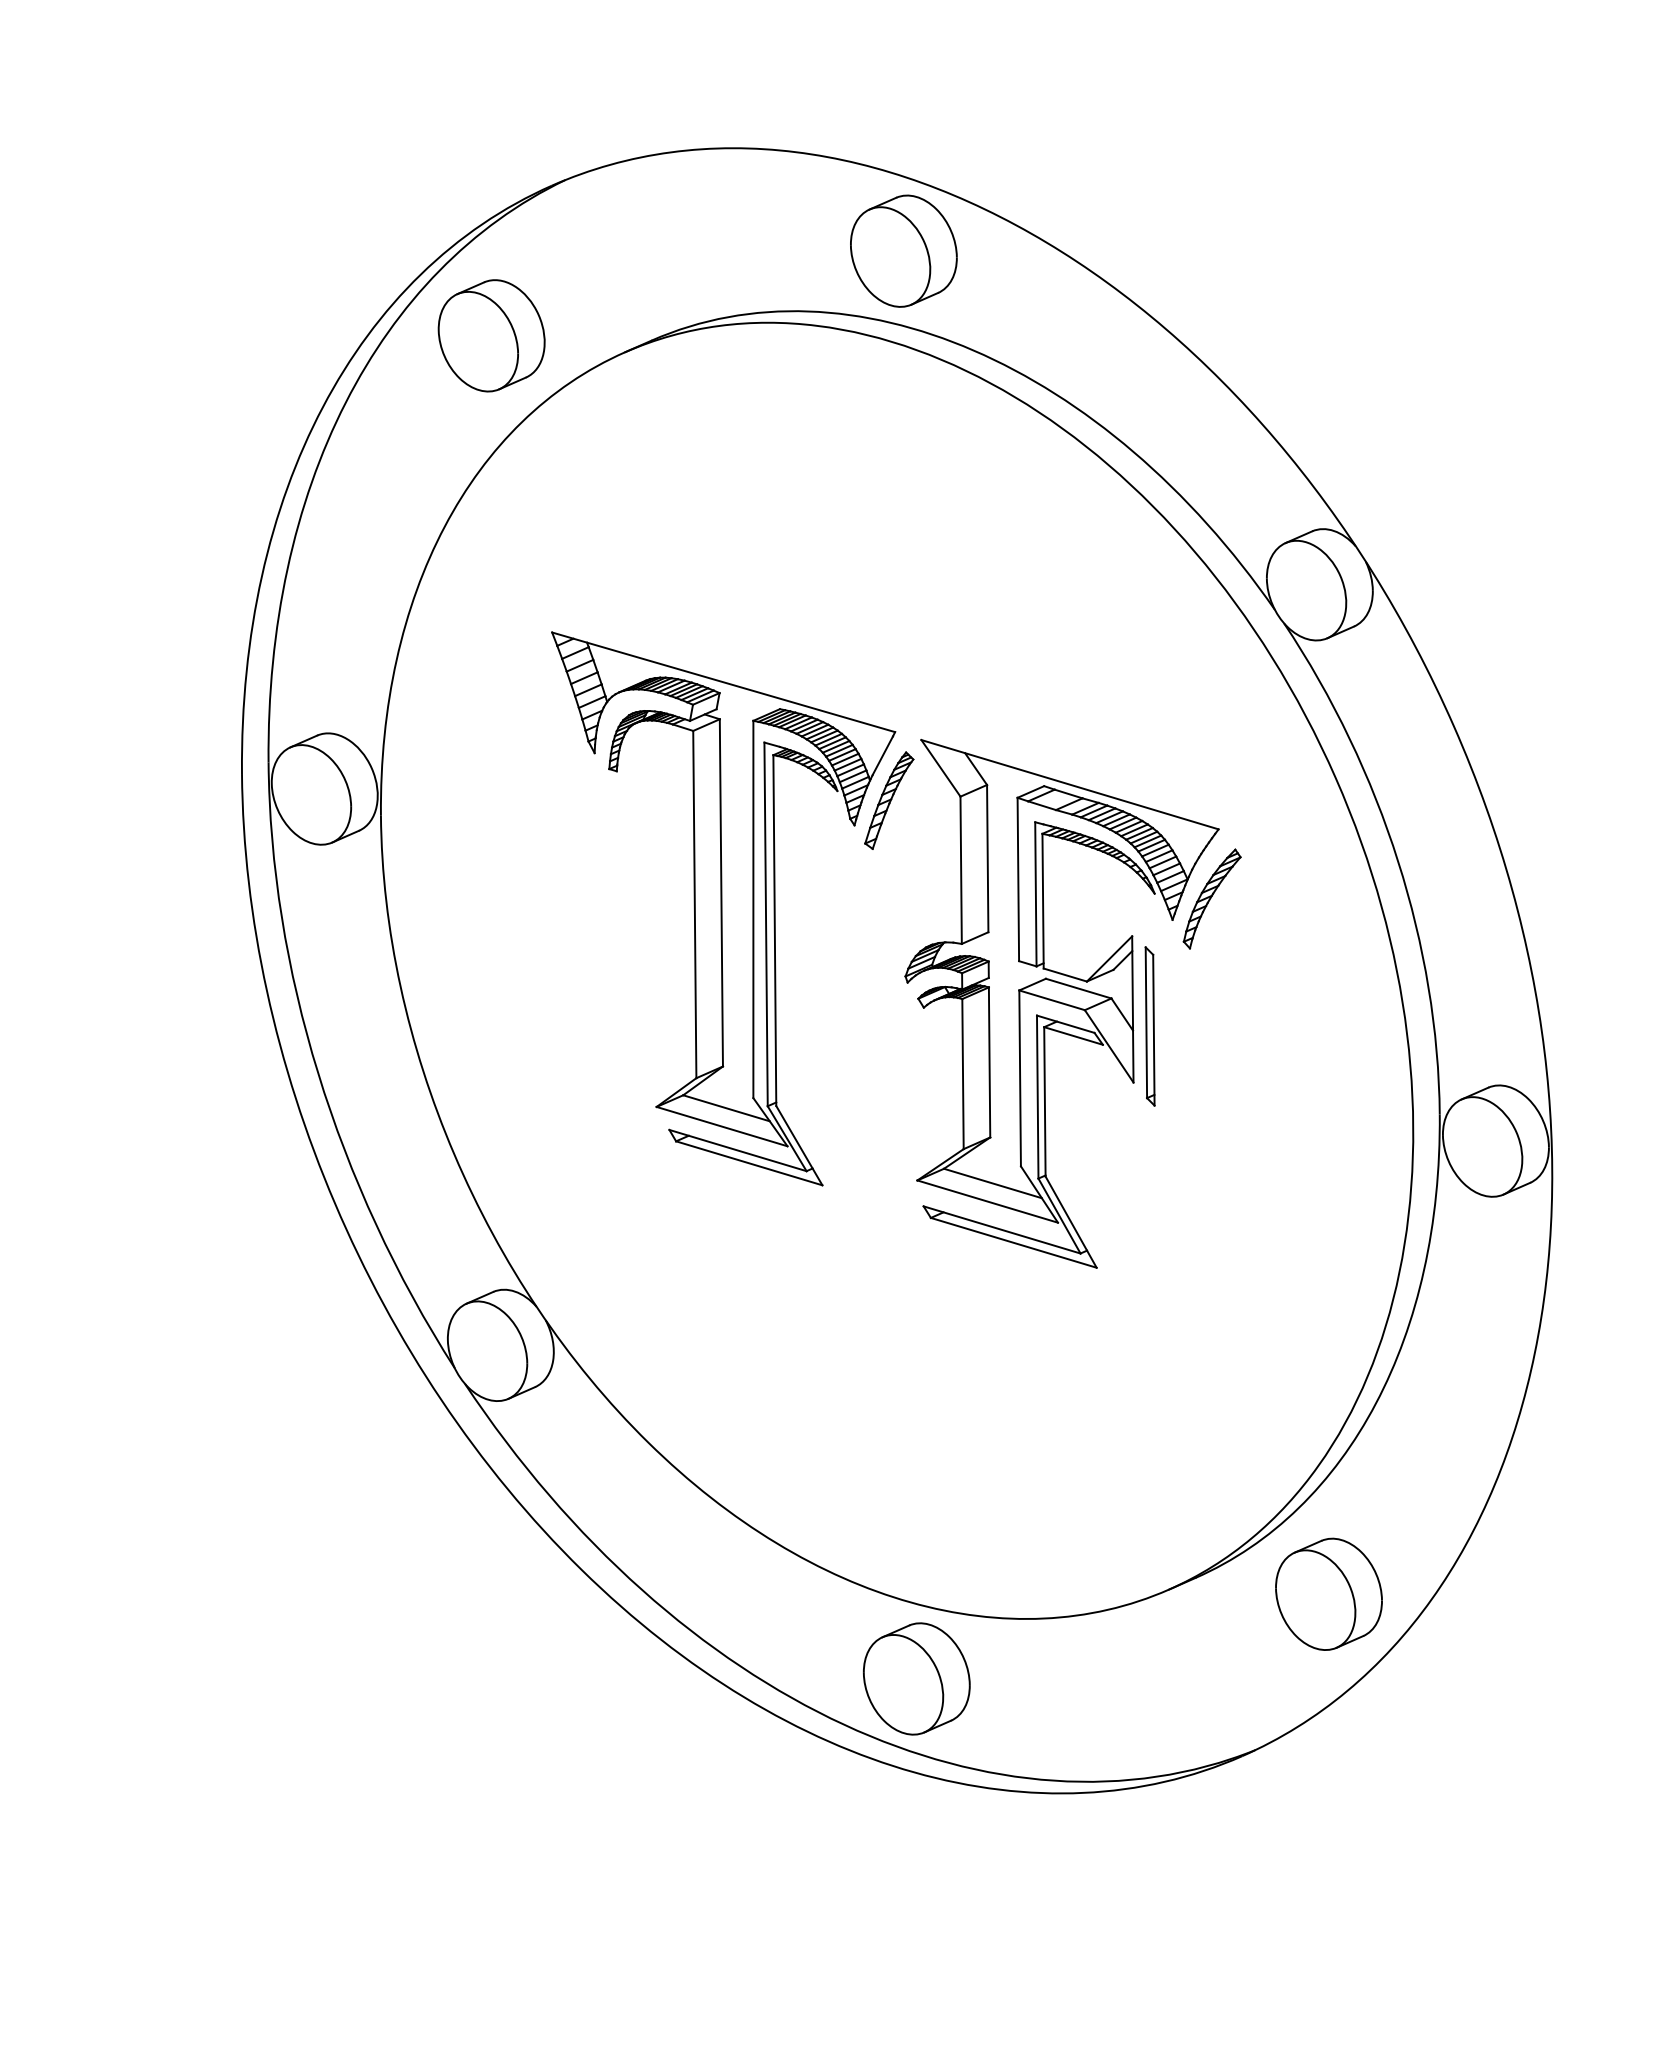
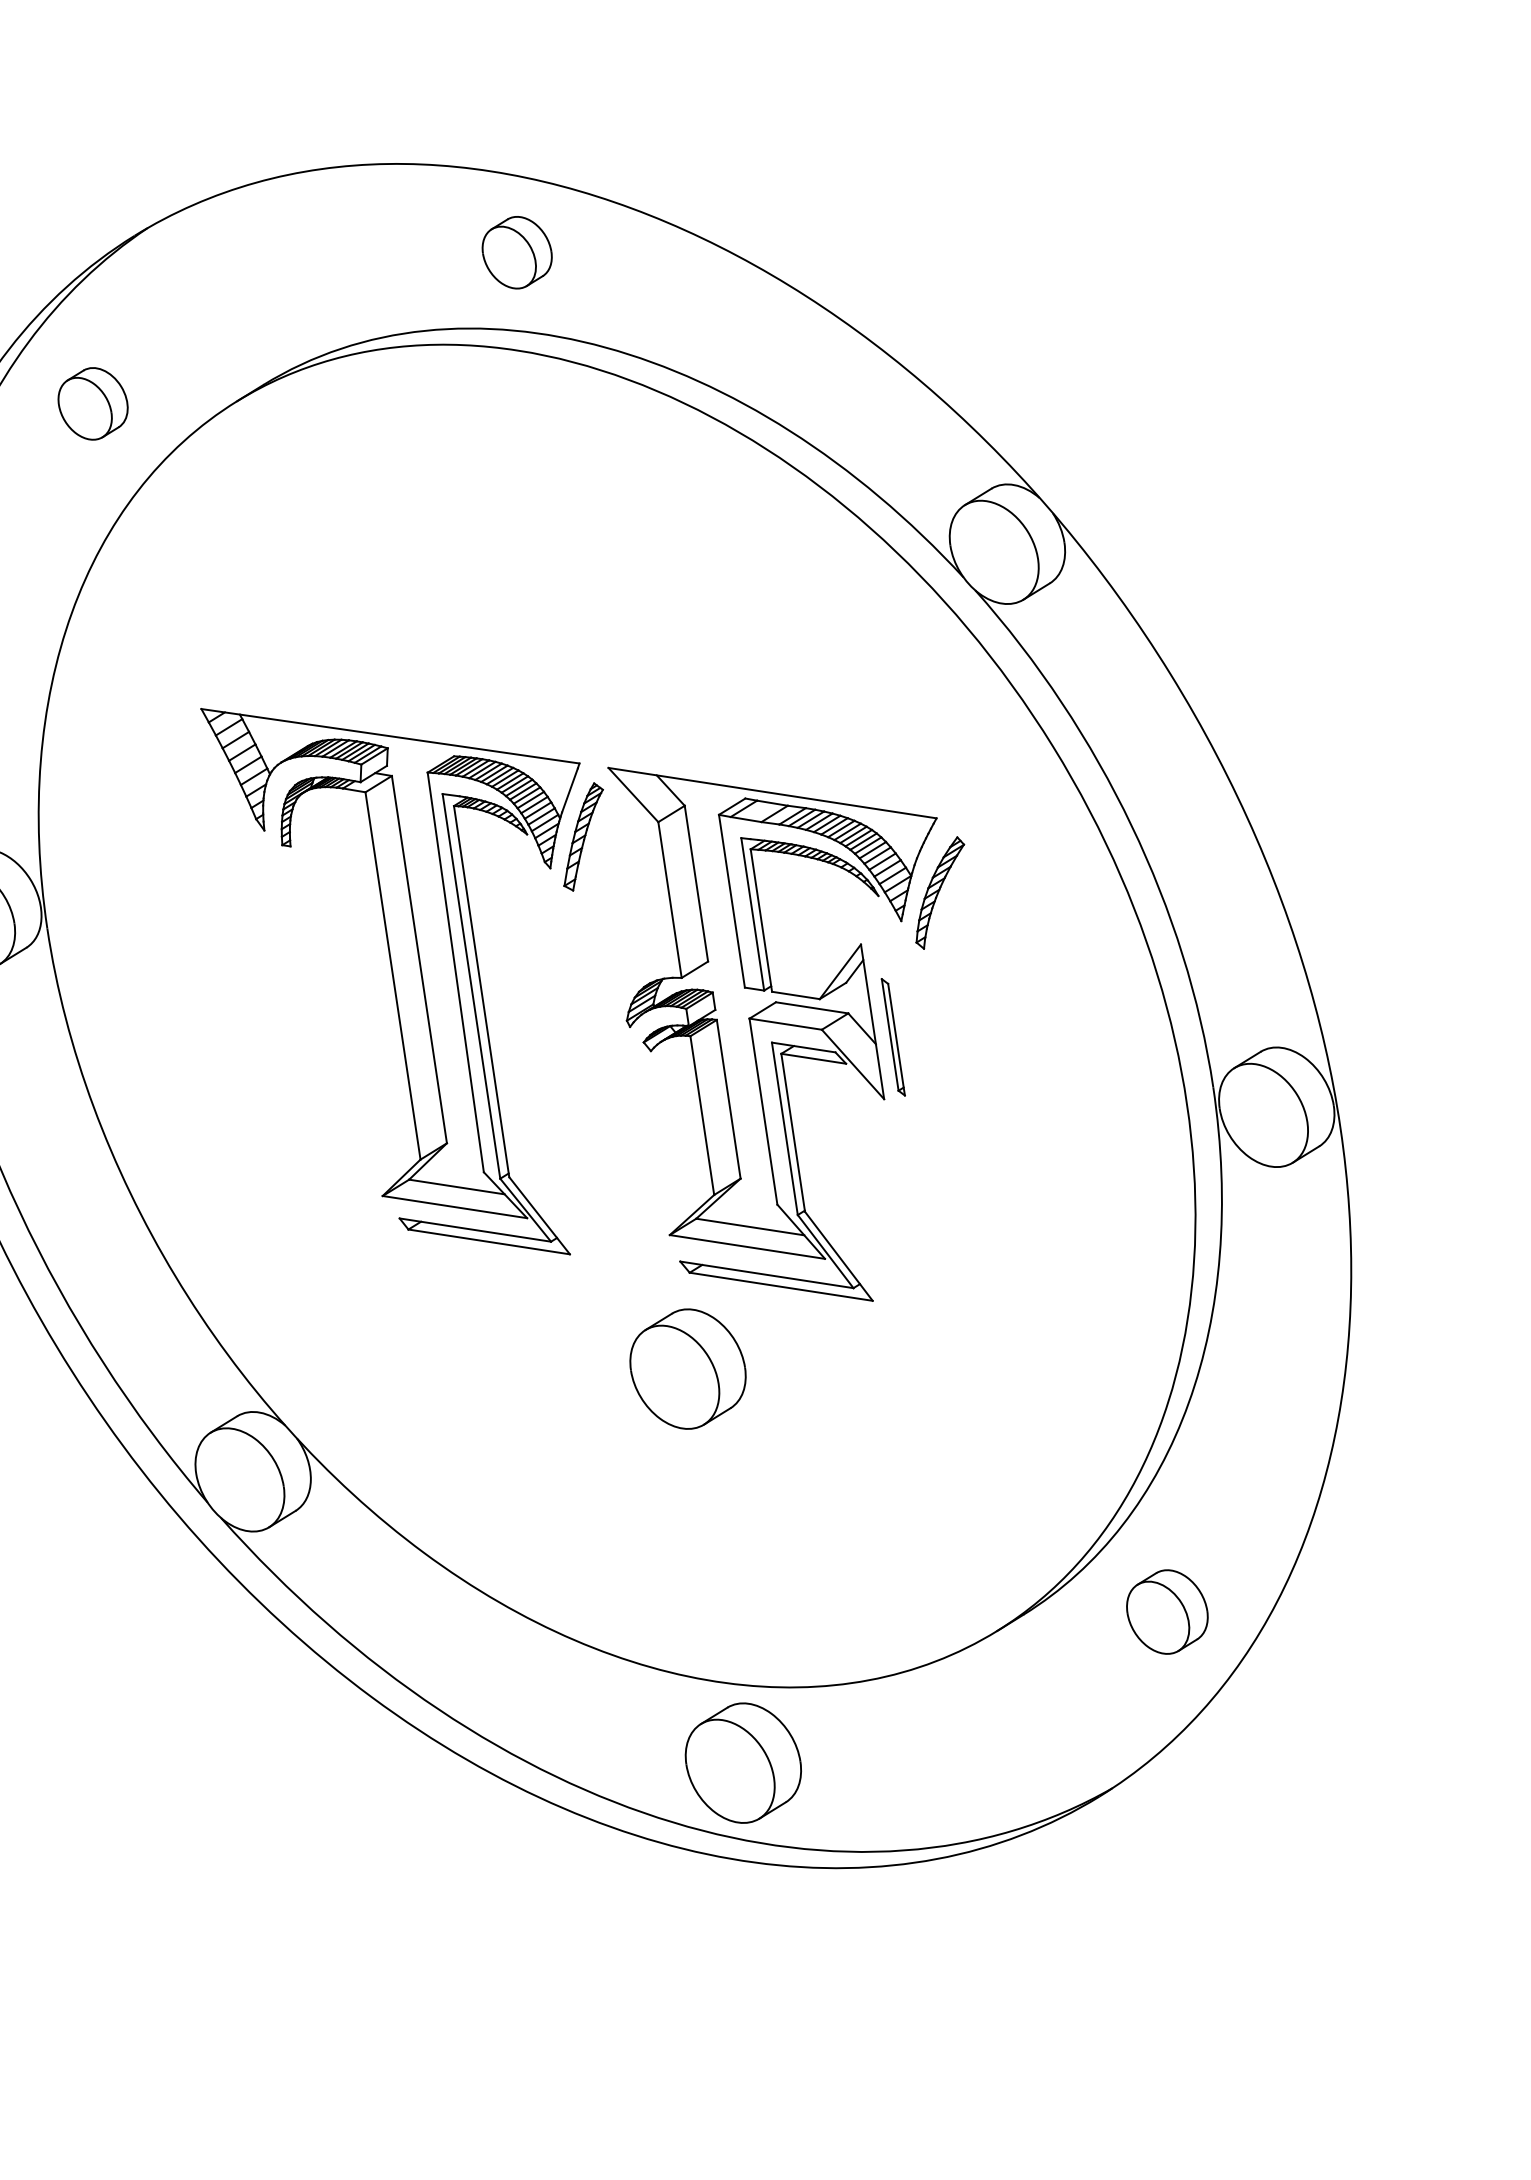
part: (903, 250) -> (516, 252), size x0.6
part: (491, 335) -> (92, 403), size x0.6
part: (1149, 1026) -> (892, 1037), size x0.7
part: (916, 1306) -> (687, 1368), added
part: (1328, 1593) -> (1166, 1611), size x0.7

